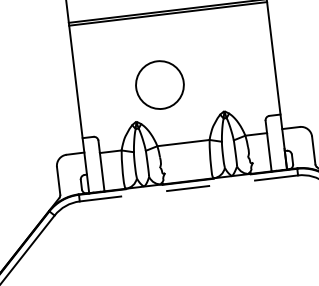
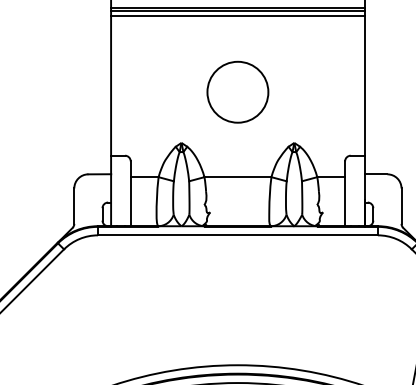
line: (168, 17) -> (237, 16), added
circle: (159, 84) -> (237, 91), moved
line: (188, 188) -> (237, 235), dashed -> solid

